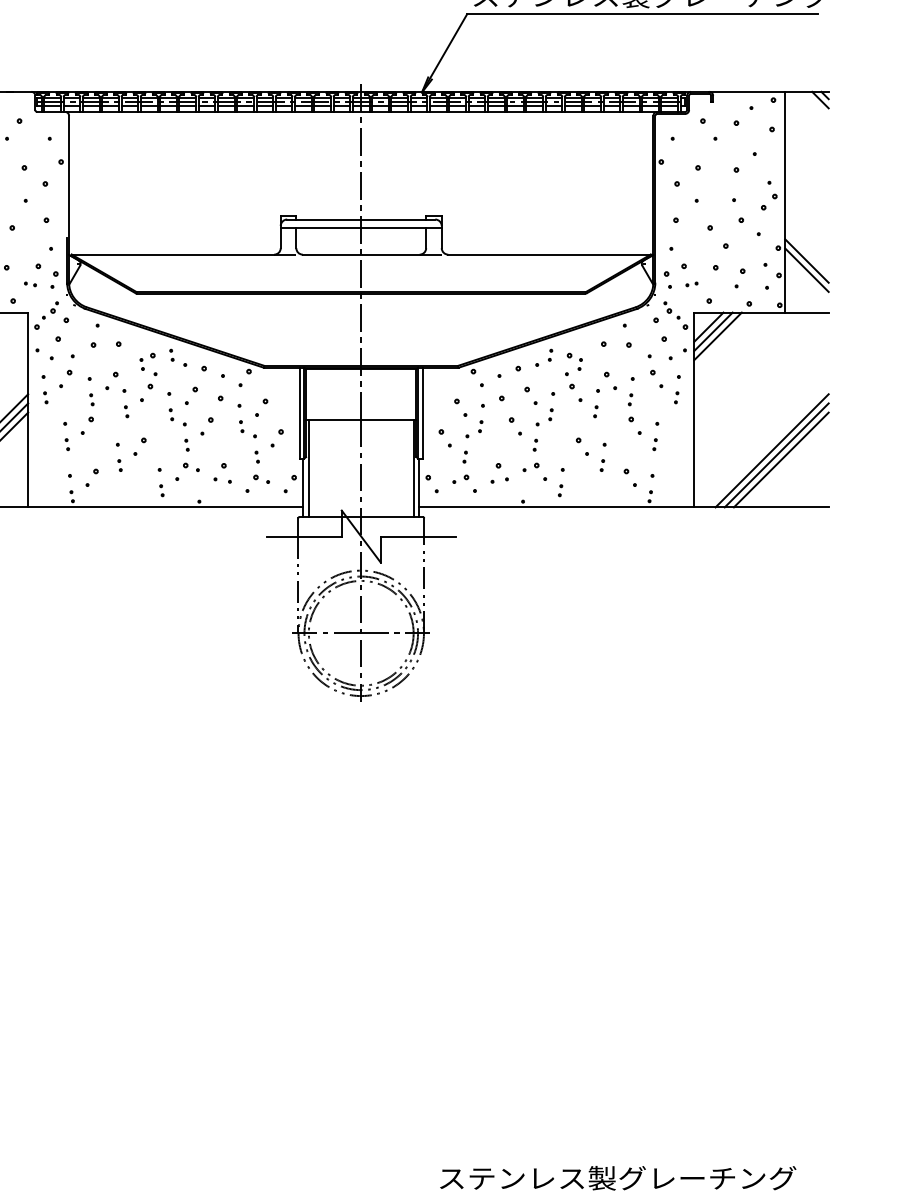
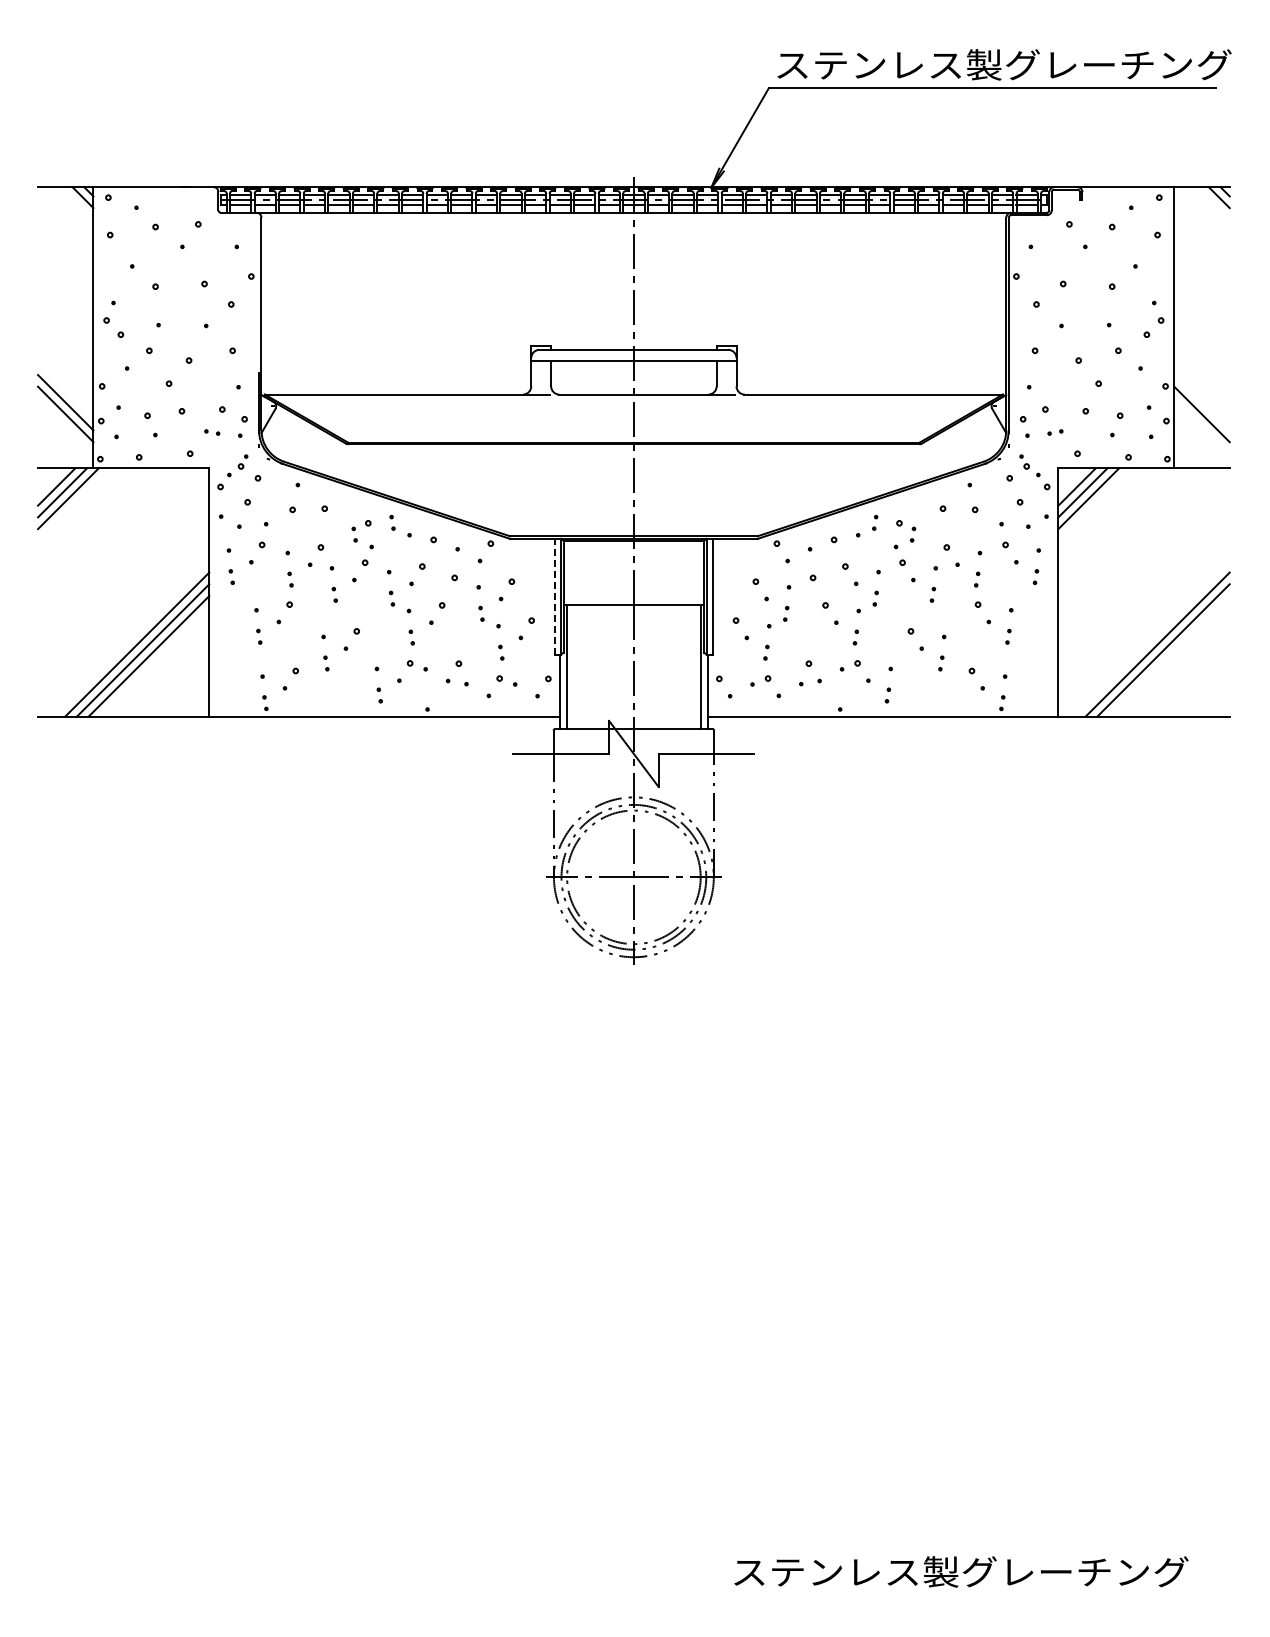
line: (806, 260) -> (1201, 402), removed
line: (299, 413) -> (555, 596), solid -> dashed
line: (780, 459) -> (1168, 655), removed

